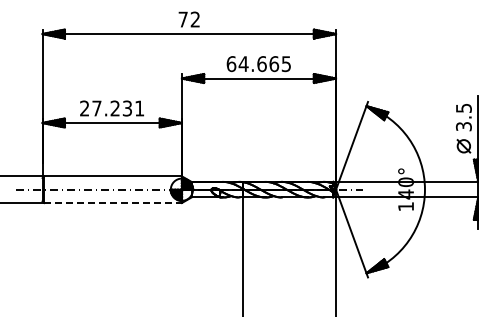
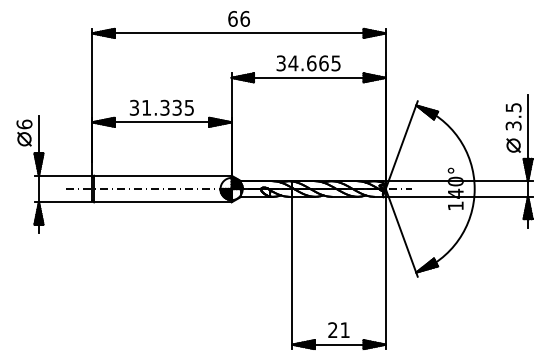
text: (188, 19) -> (238, 18), 72 -> 66
text: (231, 64) -> (281, 63), 64.665 -> 34.665
text: (111, 108) -> (161, 107), 27.231 -> 31.335
line: (112, 203) -> (162, 202), dashed -> solid

